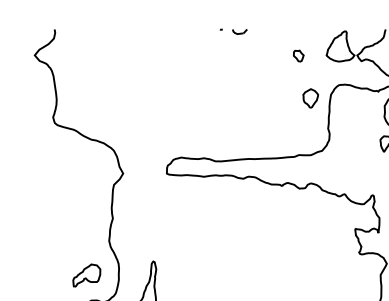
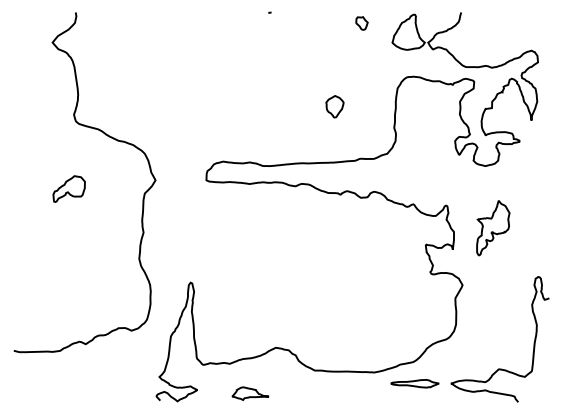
part: (239, 32) -> (291, 15), removed
part: (298, 56) -> (361, 23), moved
part: (310, 98) -> (334, 106), moved
part: (86, 275) -> (68, 188), moved

